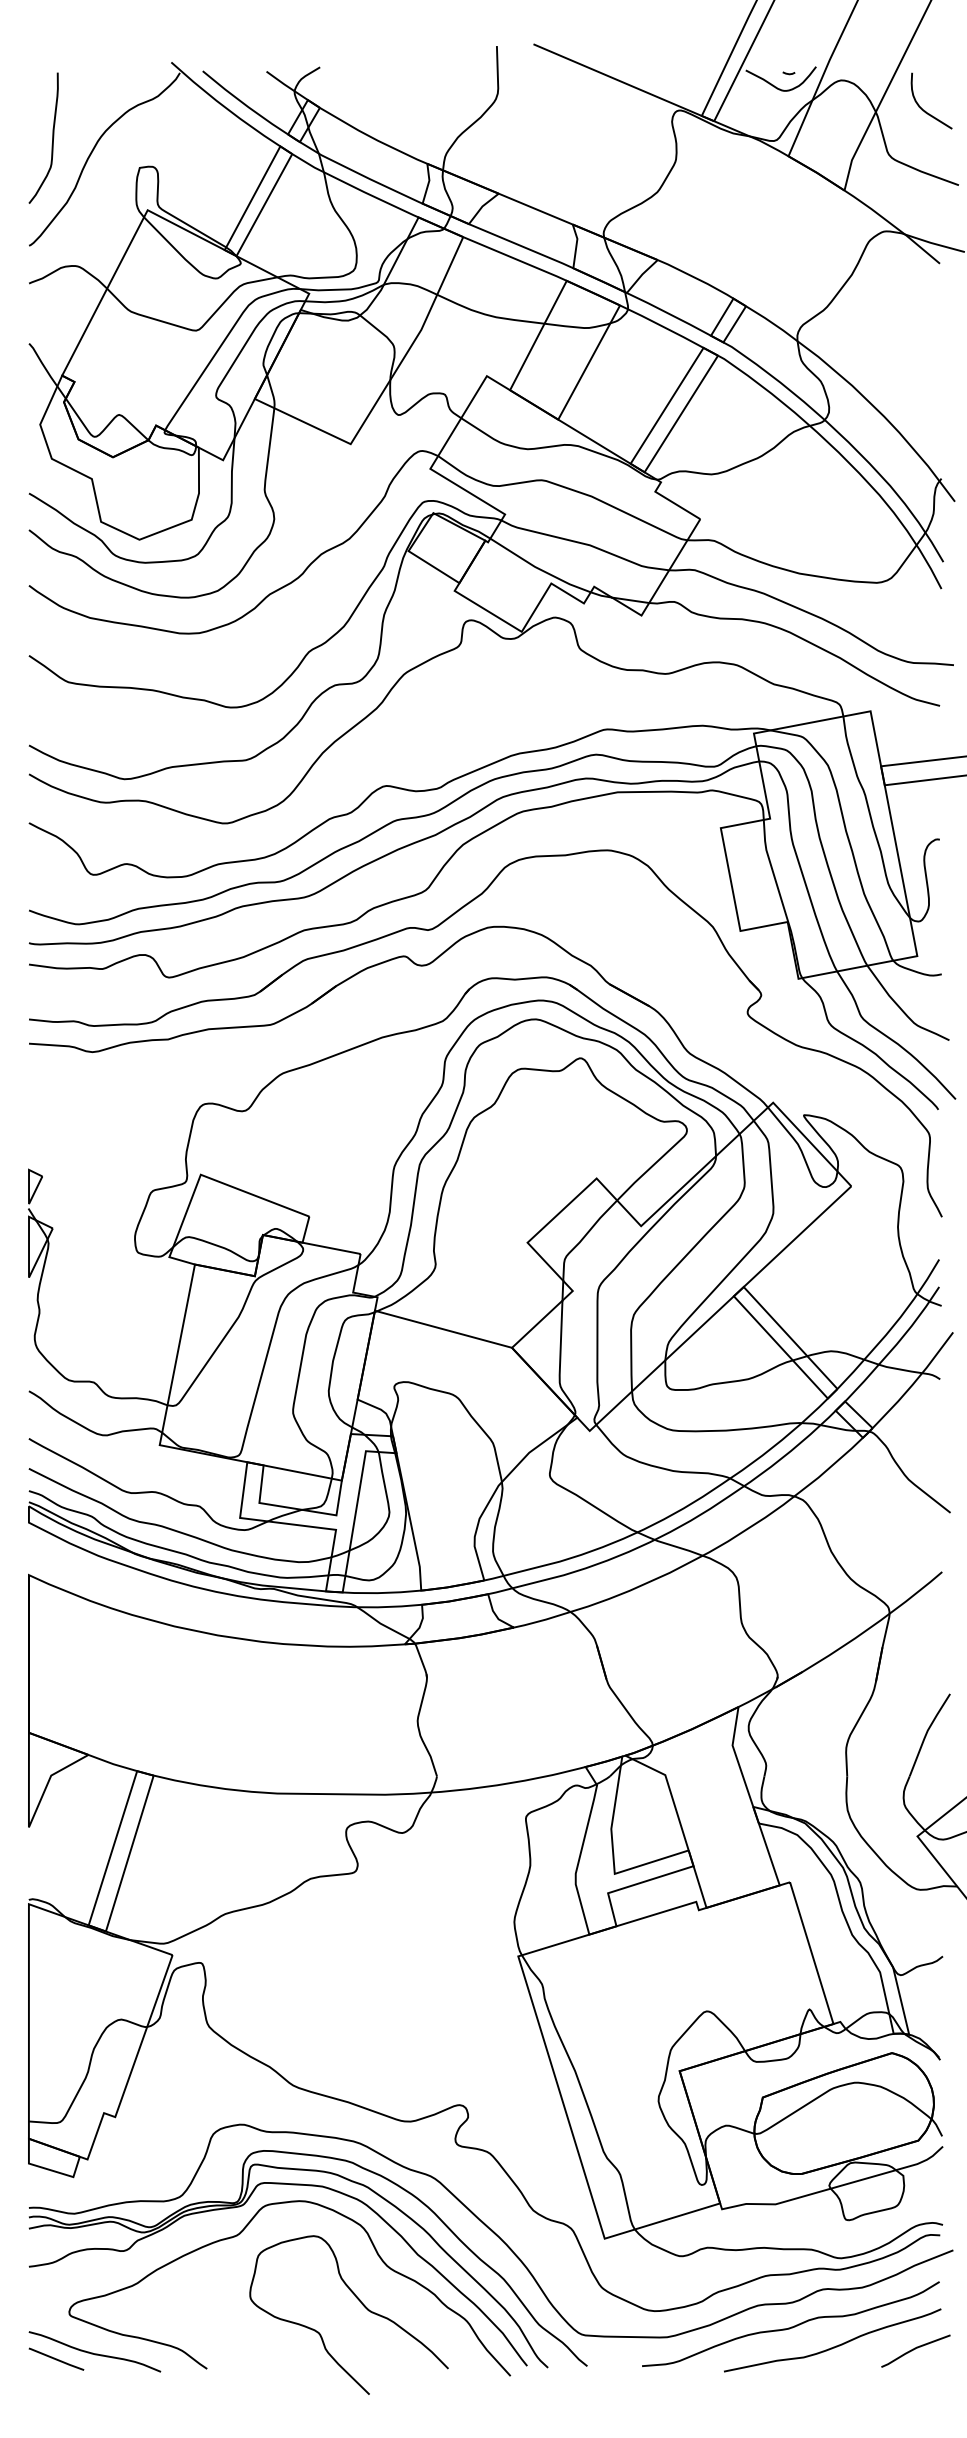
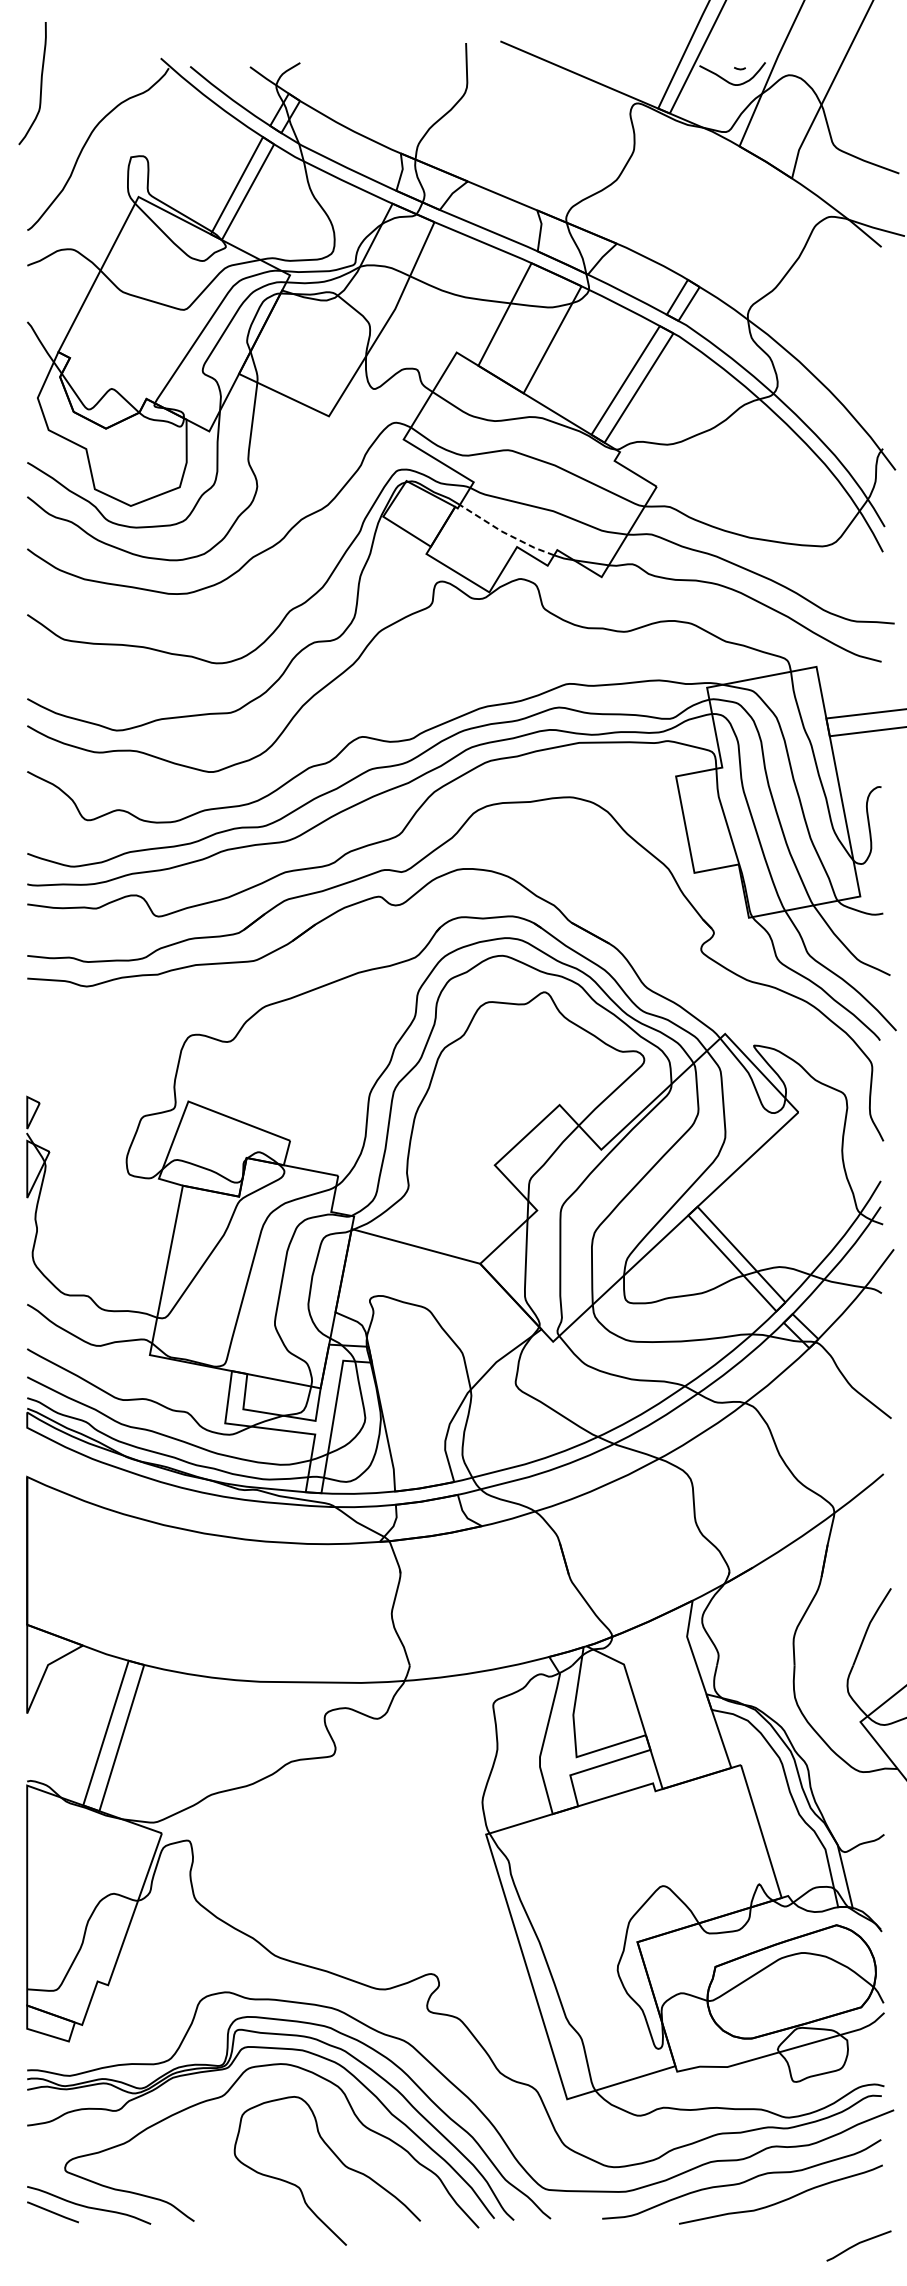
curve: (925, 110) -> (868, 103), removed
curve: (52, 137) -> (40, 82), moved
line: (538, 568) -> (505, 532), solid -> dashed
line: (915, 2349) -> (858, 2244), moved

